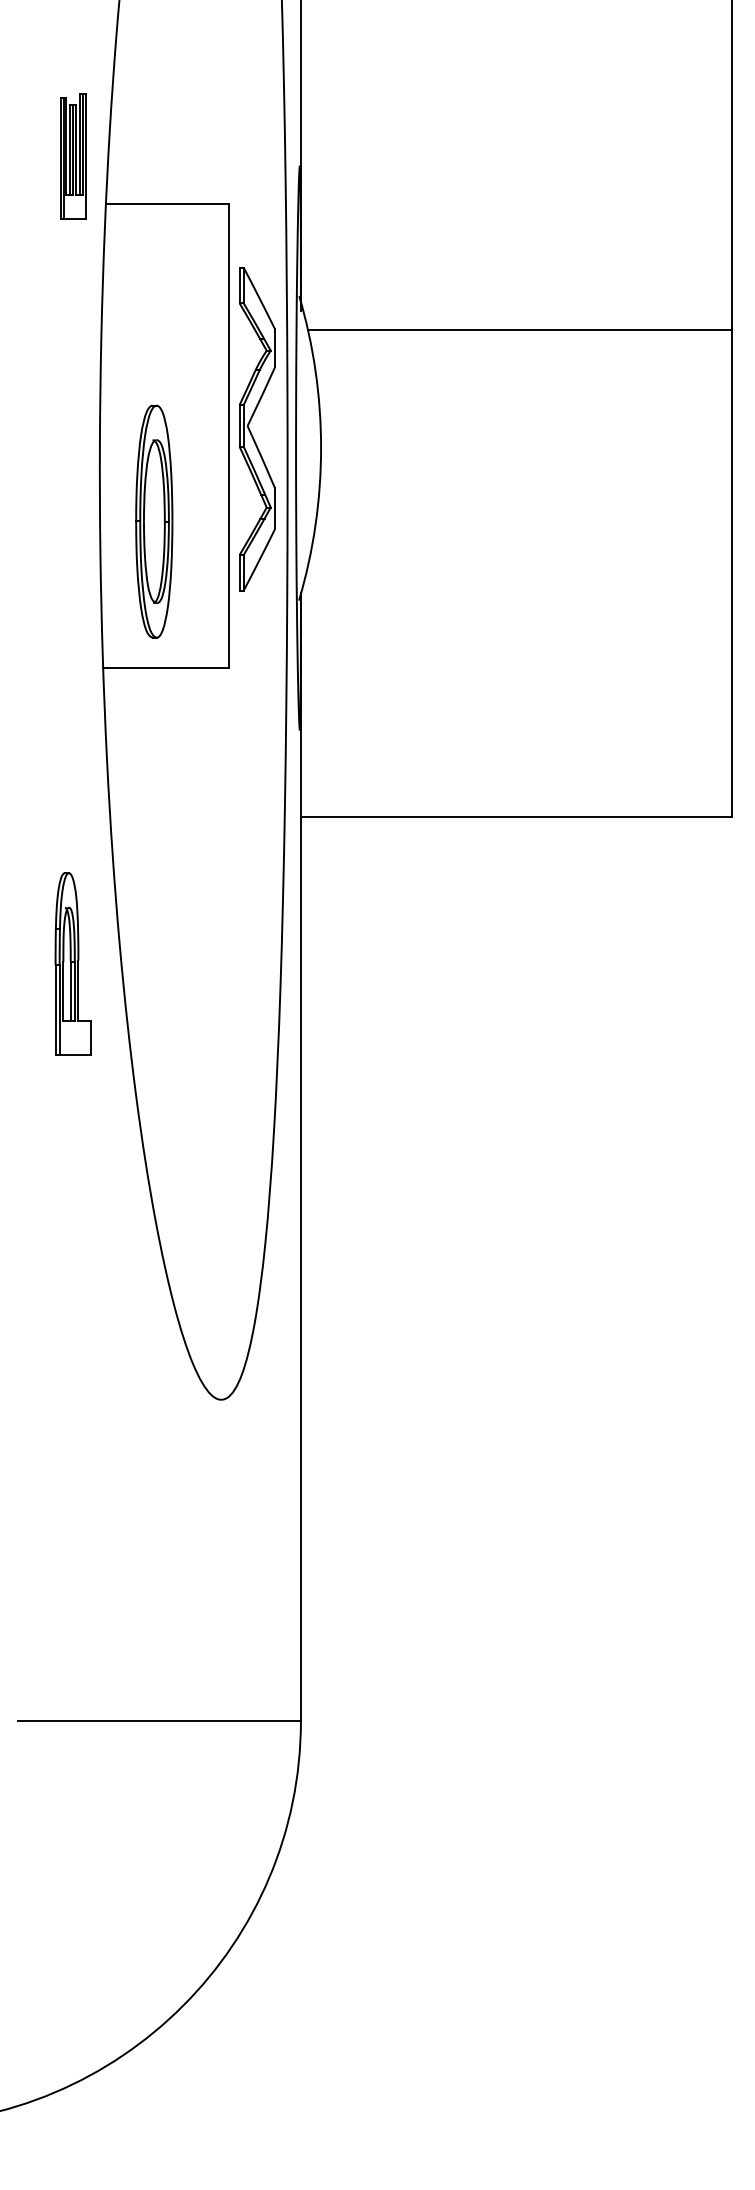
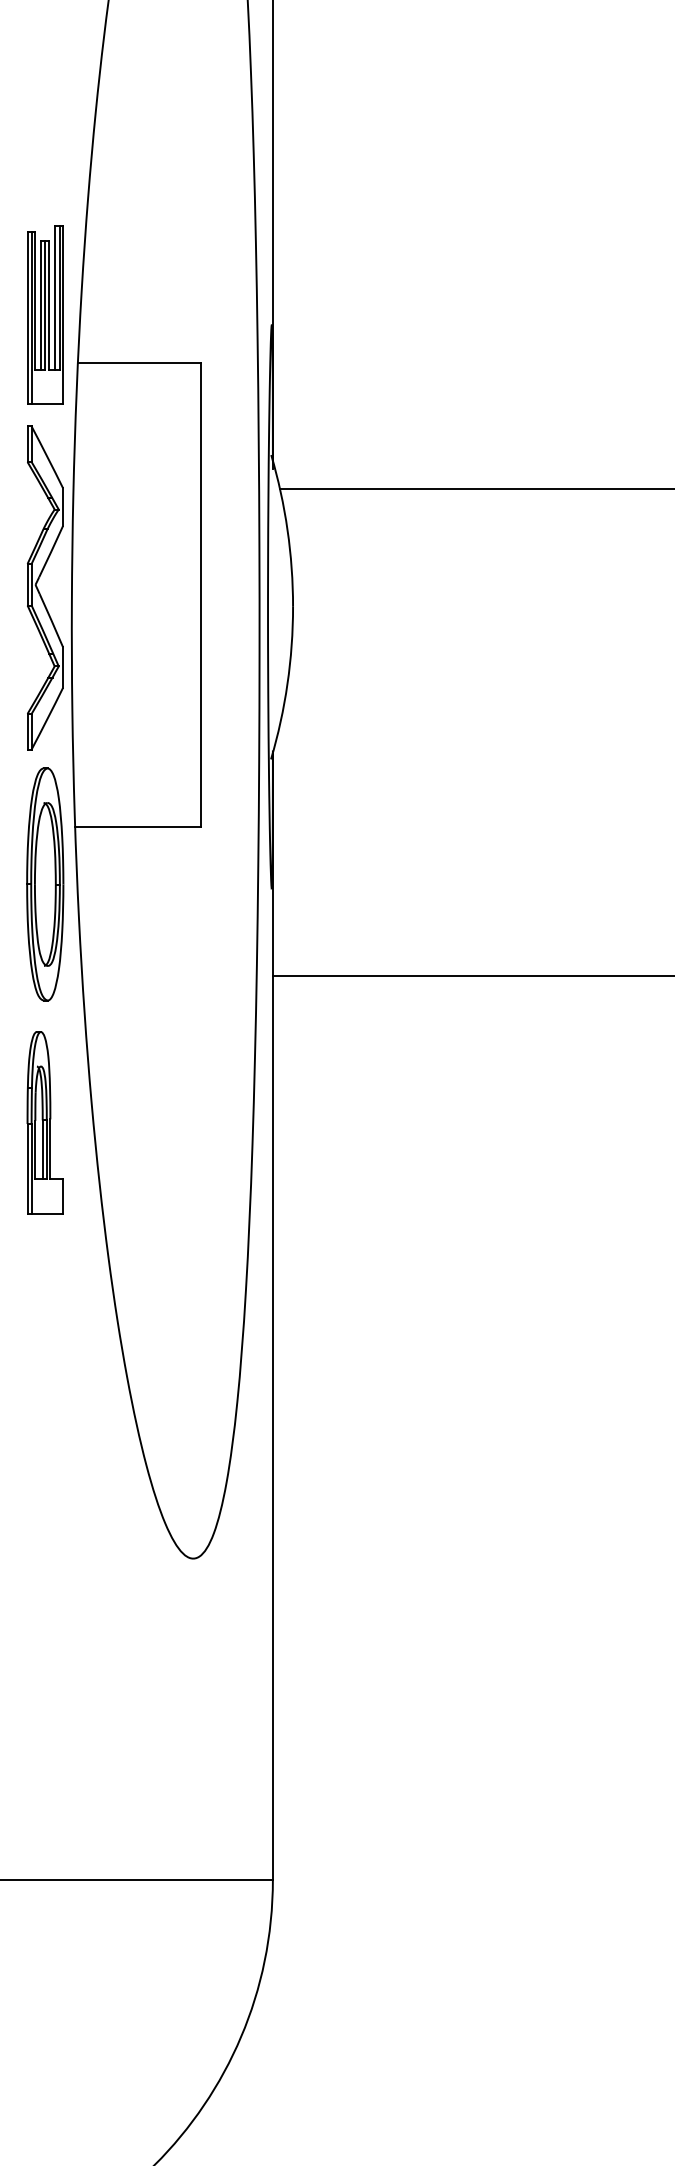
part: (73, 156) -> (45, 315), size x1.43
part: (251, 431) -> (39, 590), moved
part: (154, 521) -> (45, 884), moved

